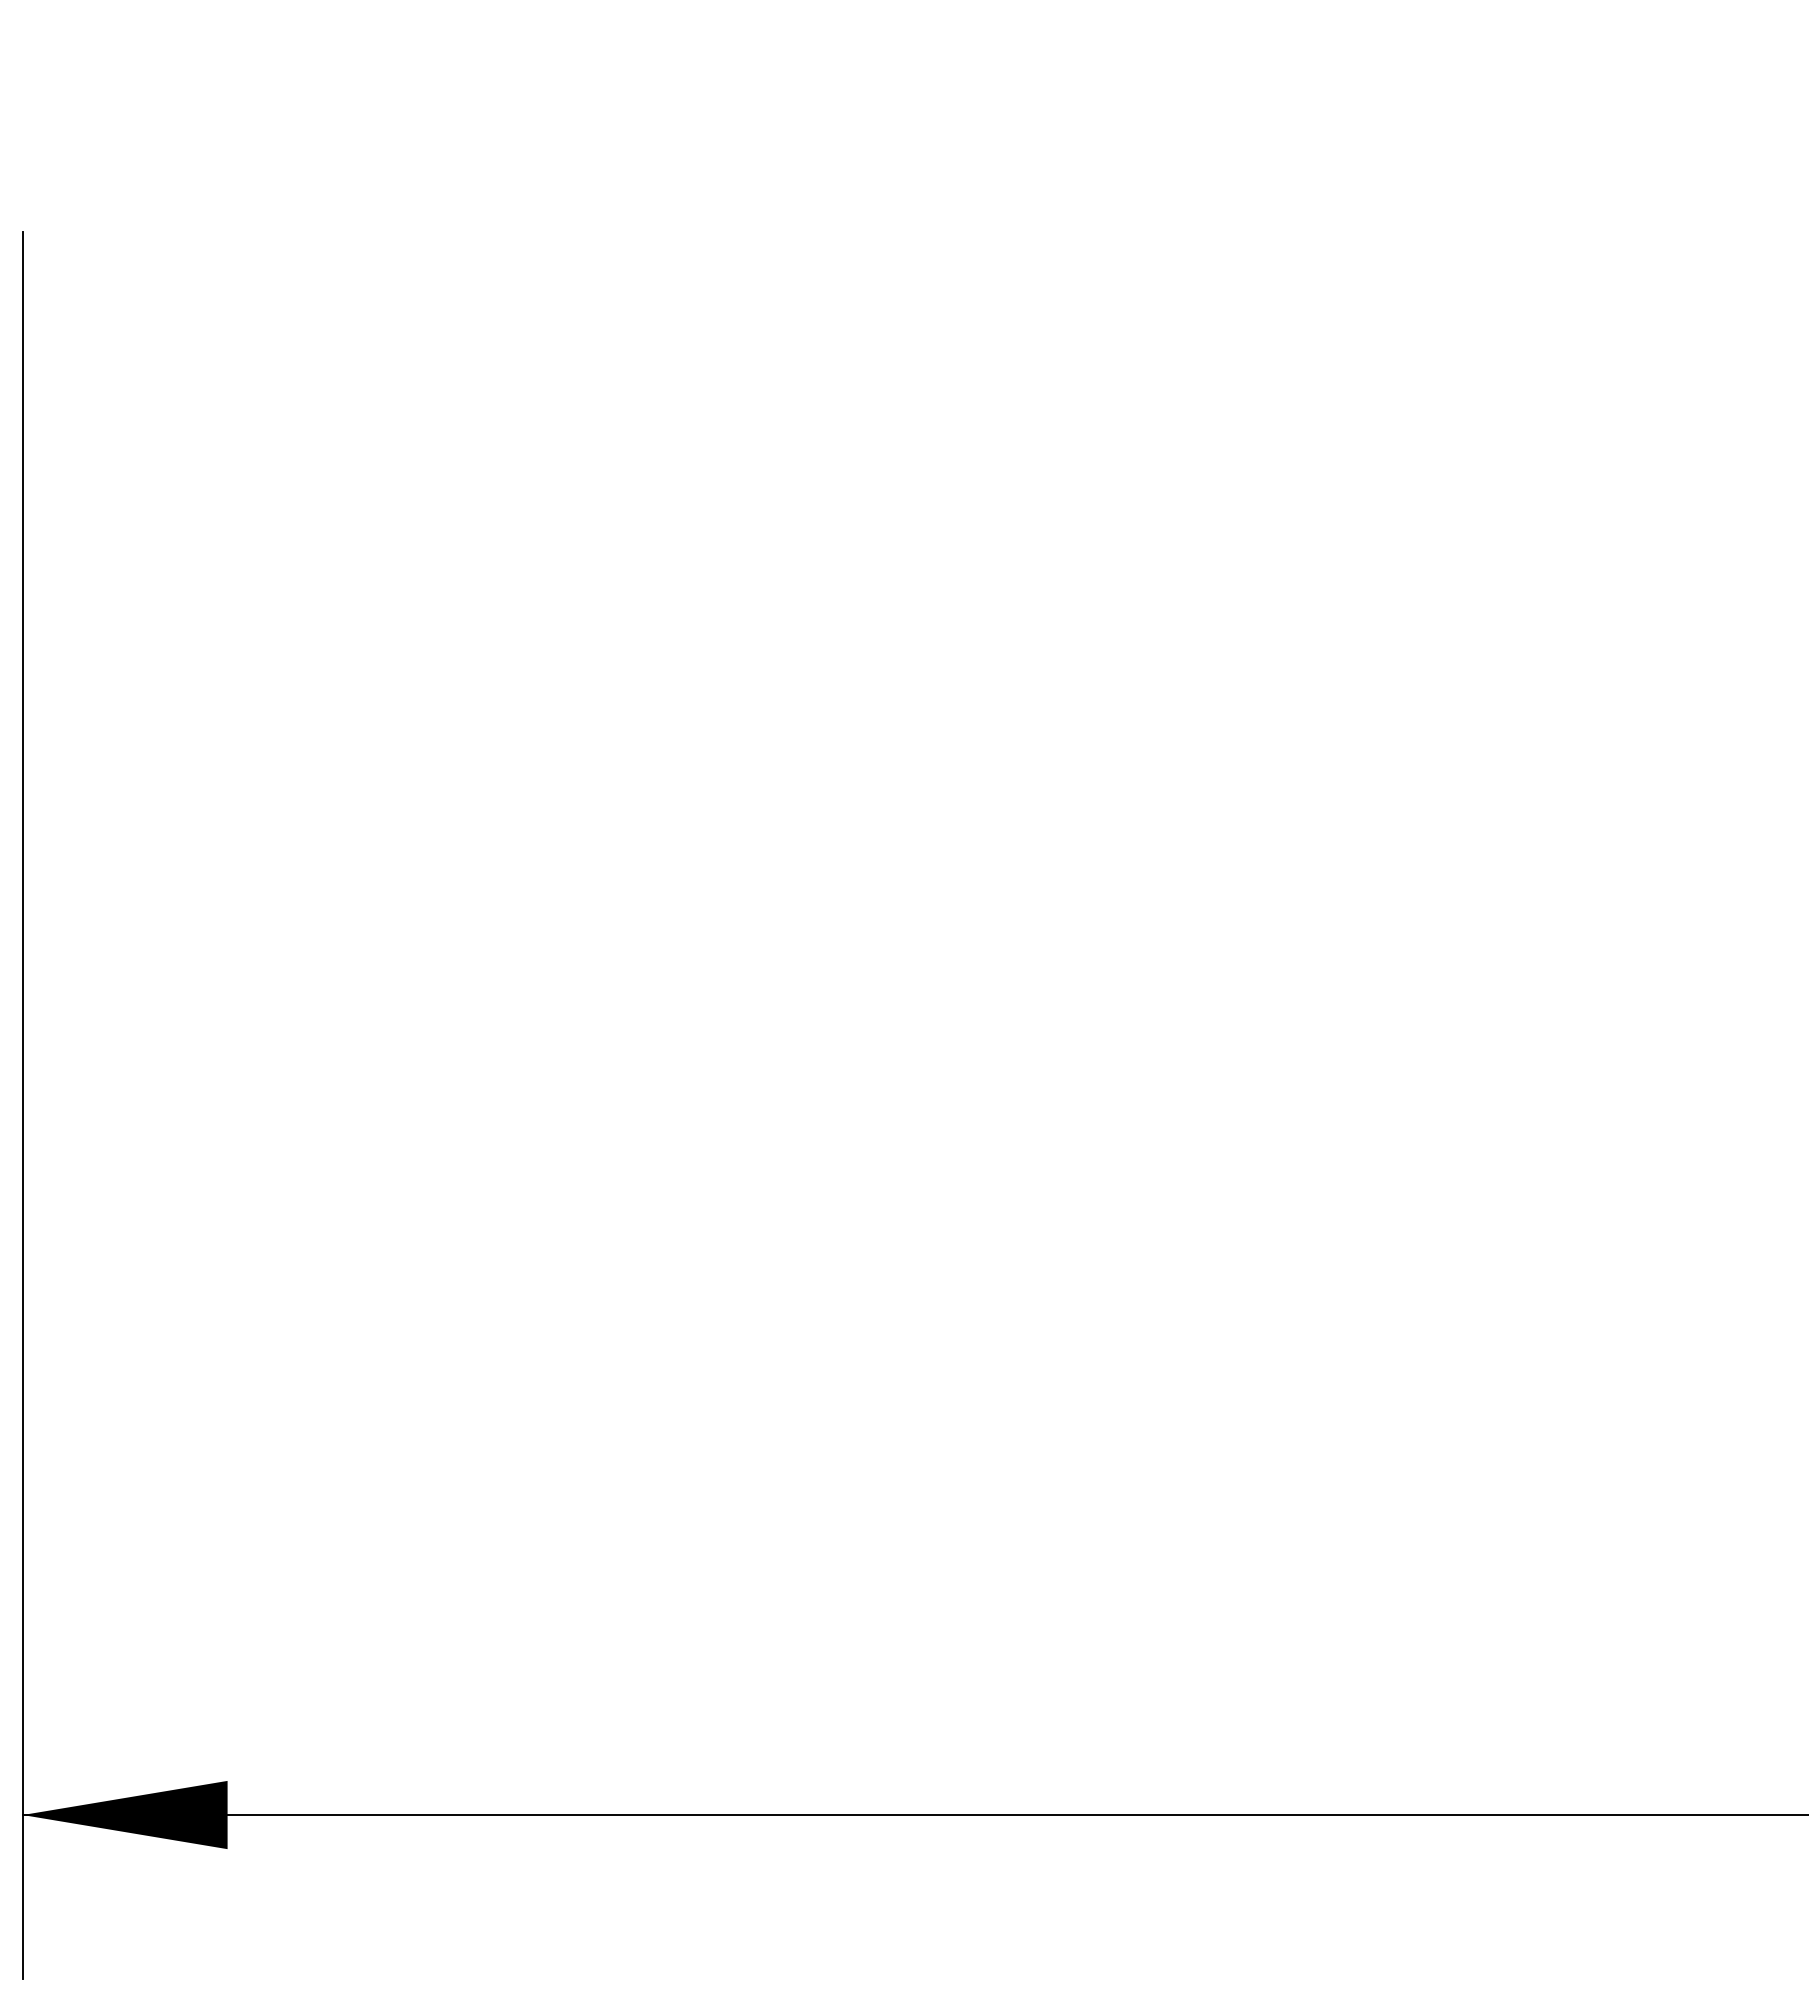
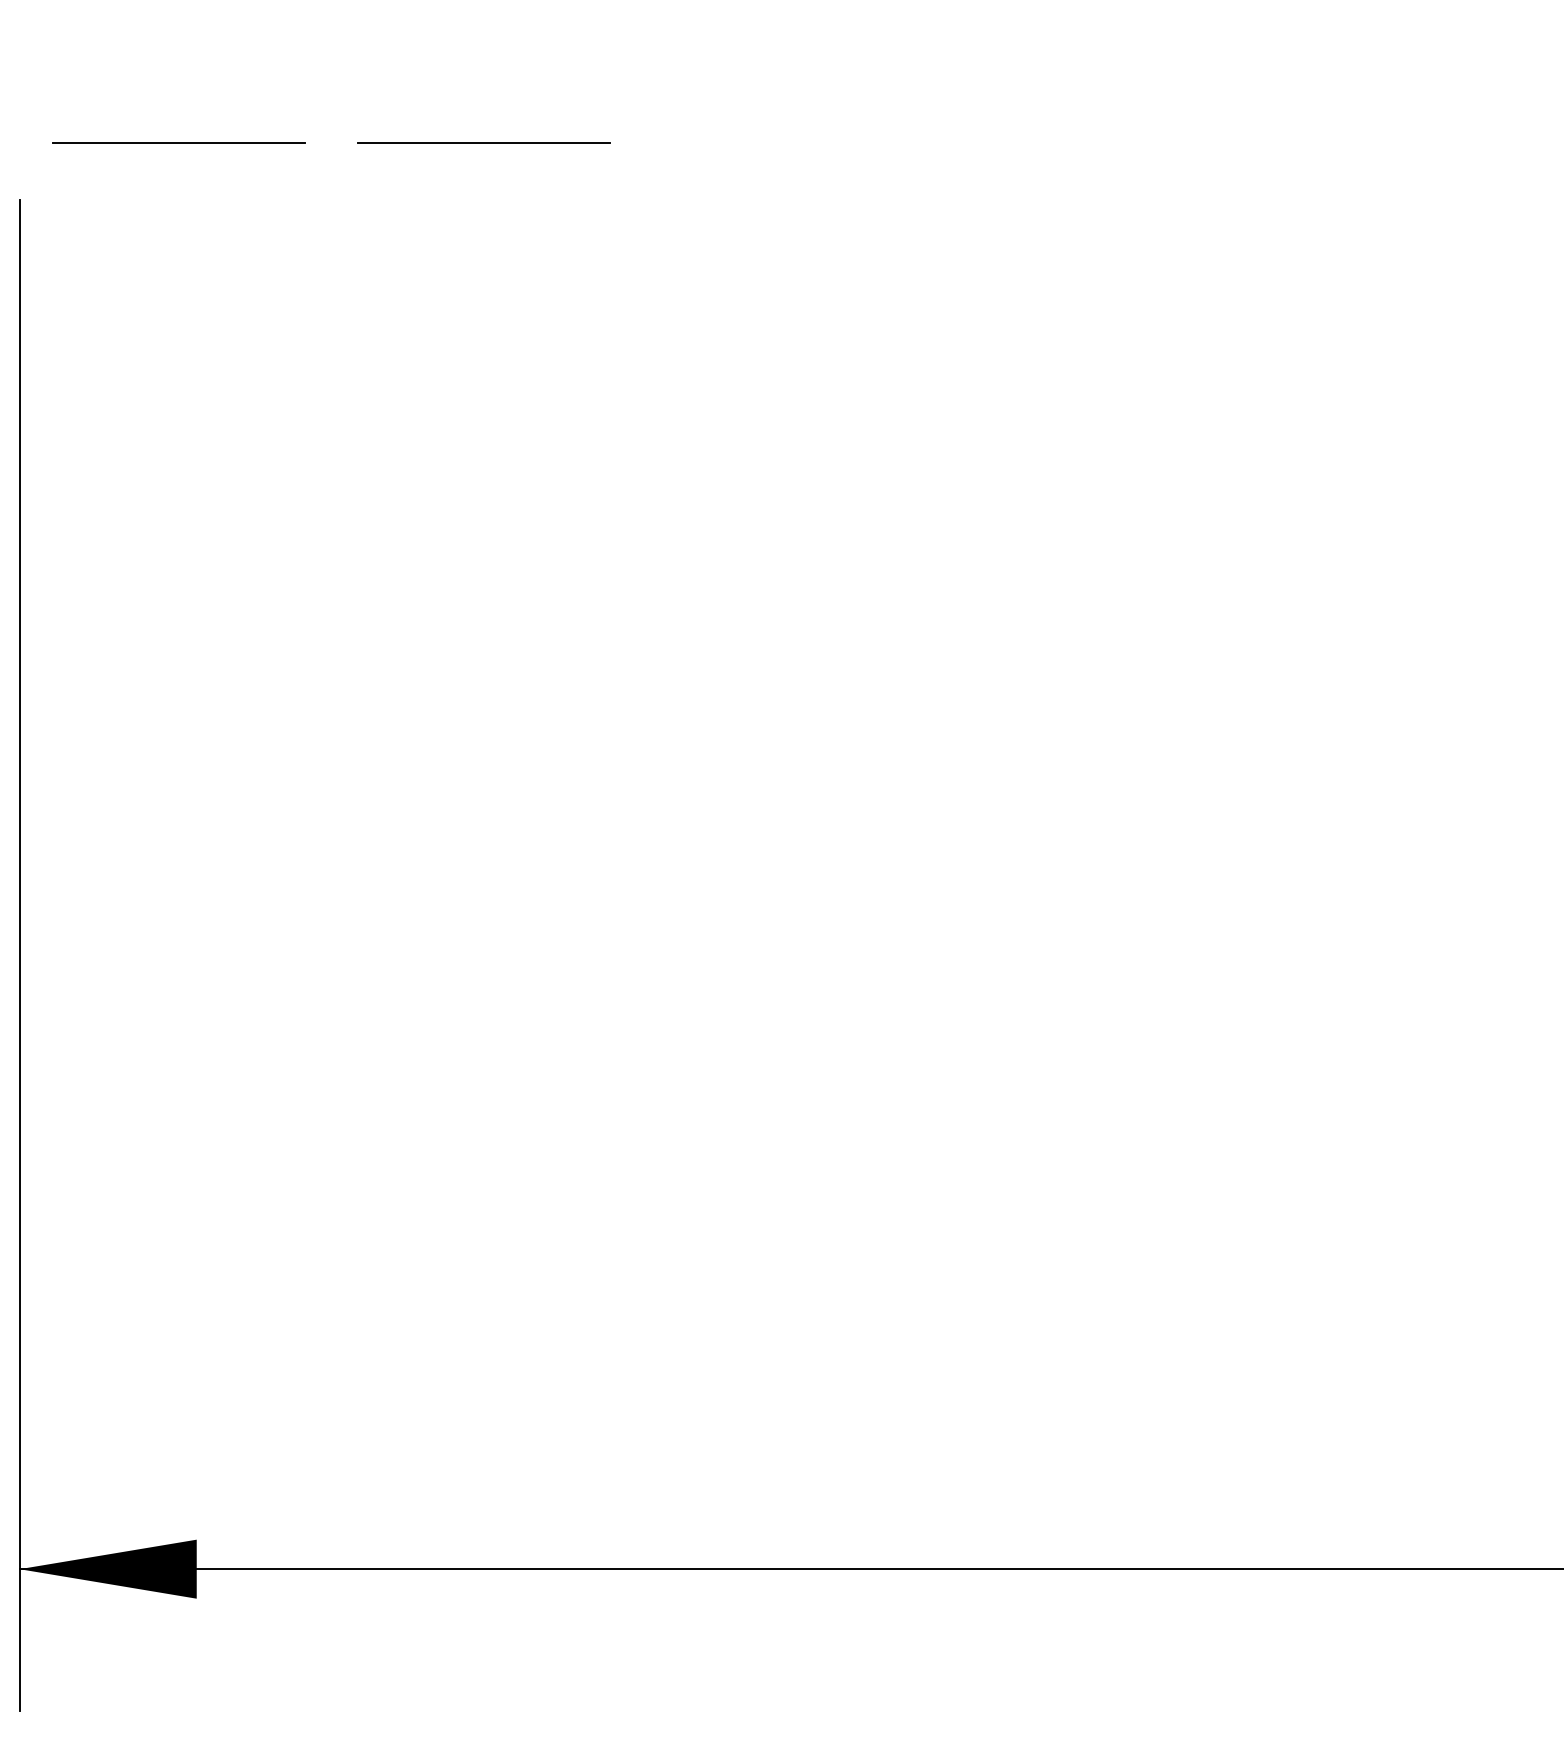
line: (206, 165) -> (178, 143), added
line: (559, 165) -> (483, 143), added

